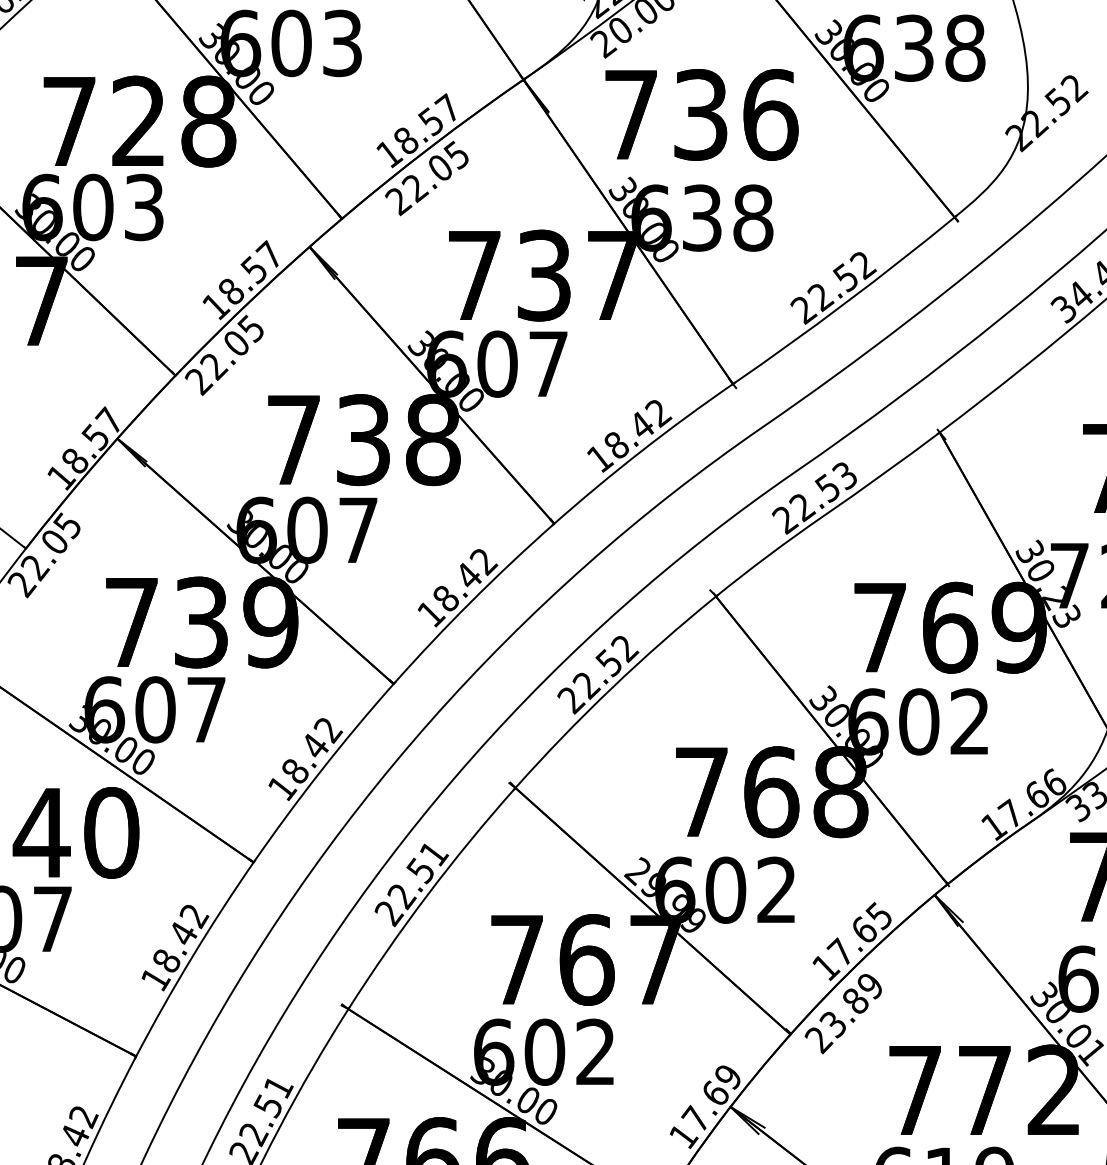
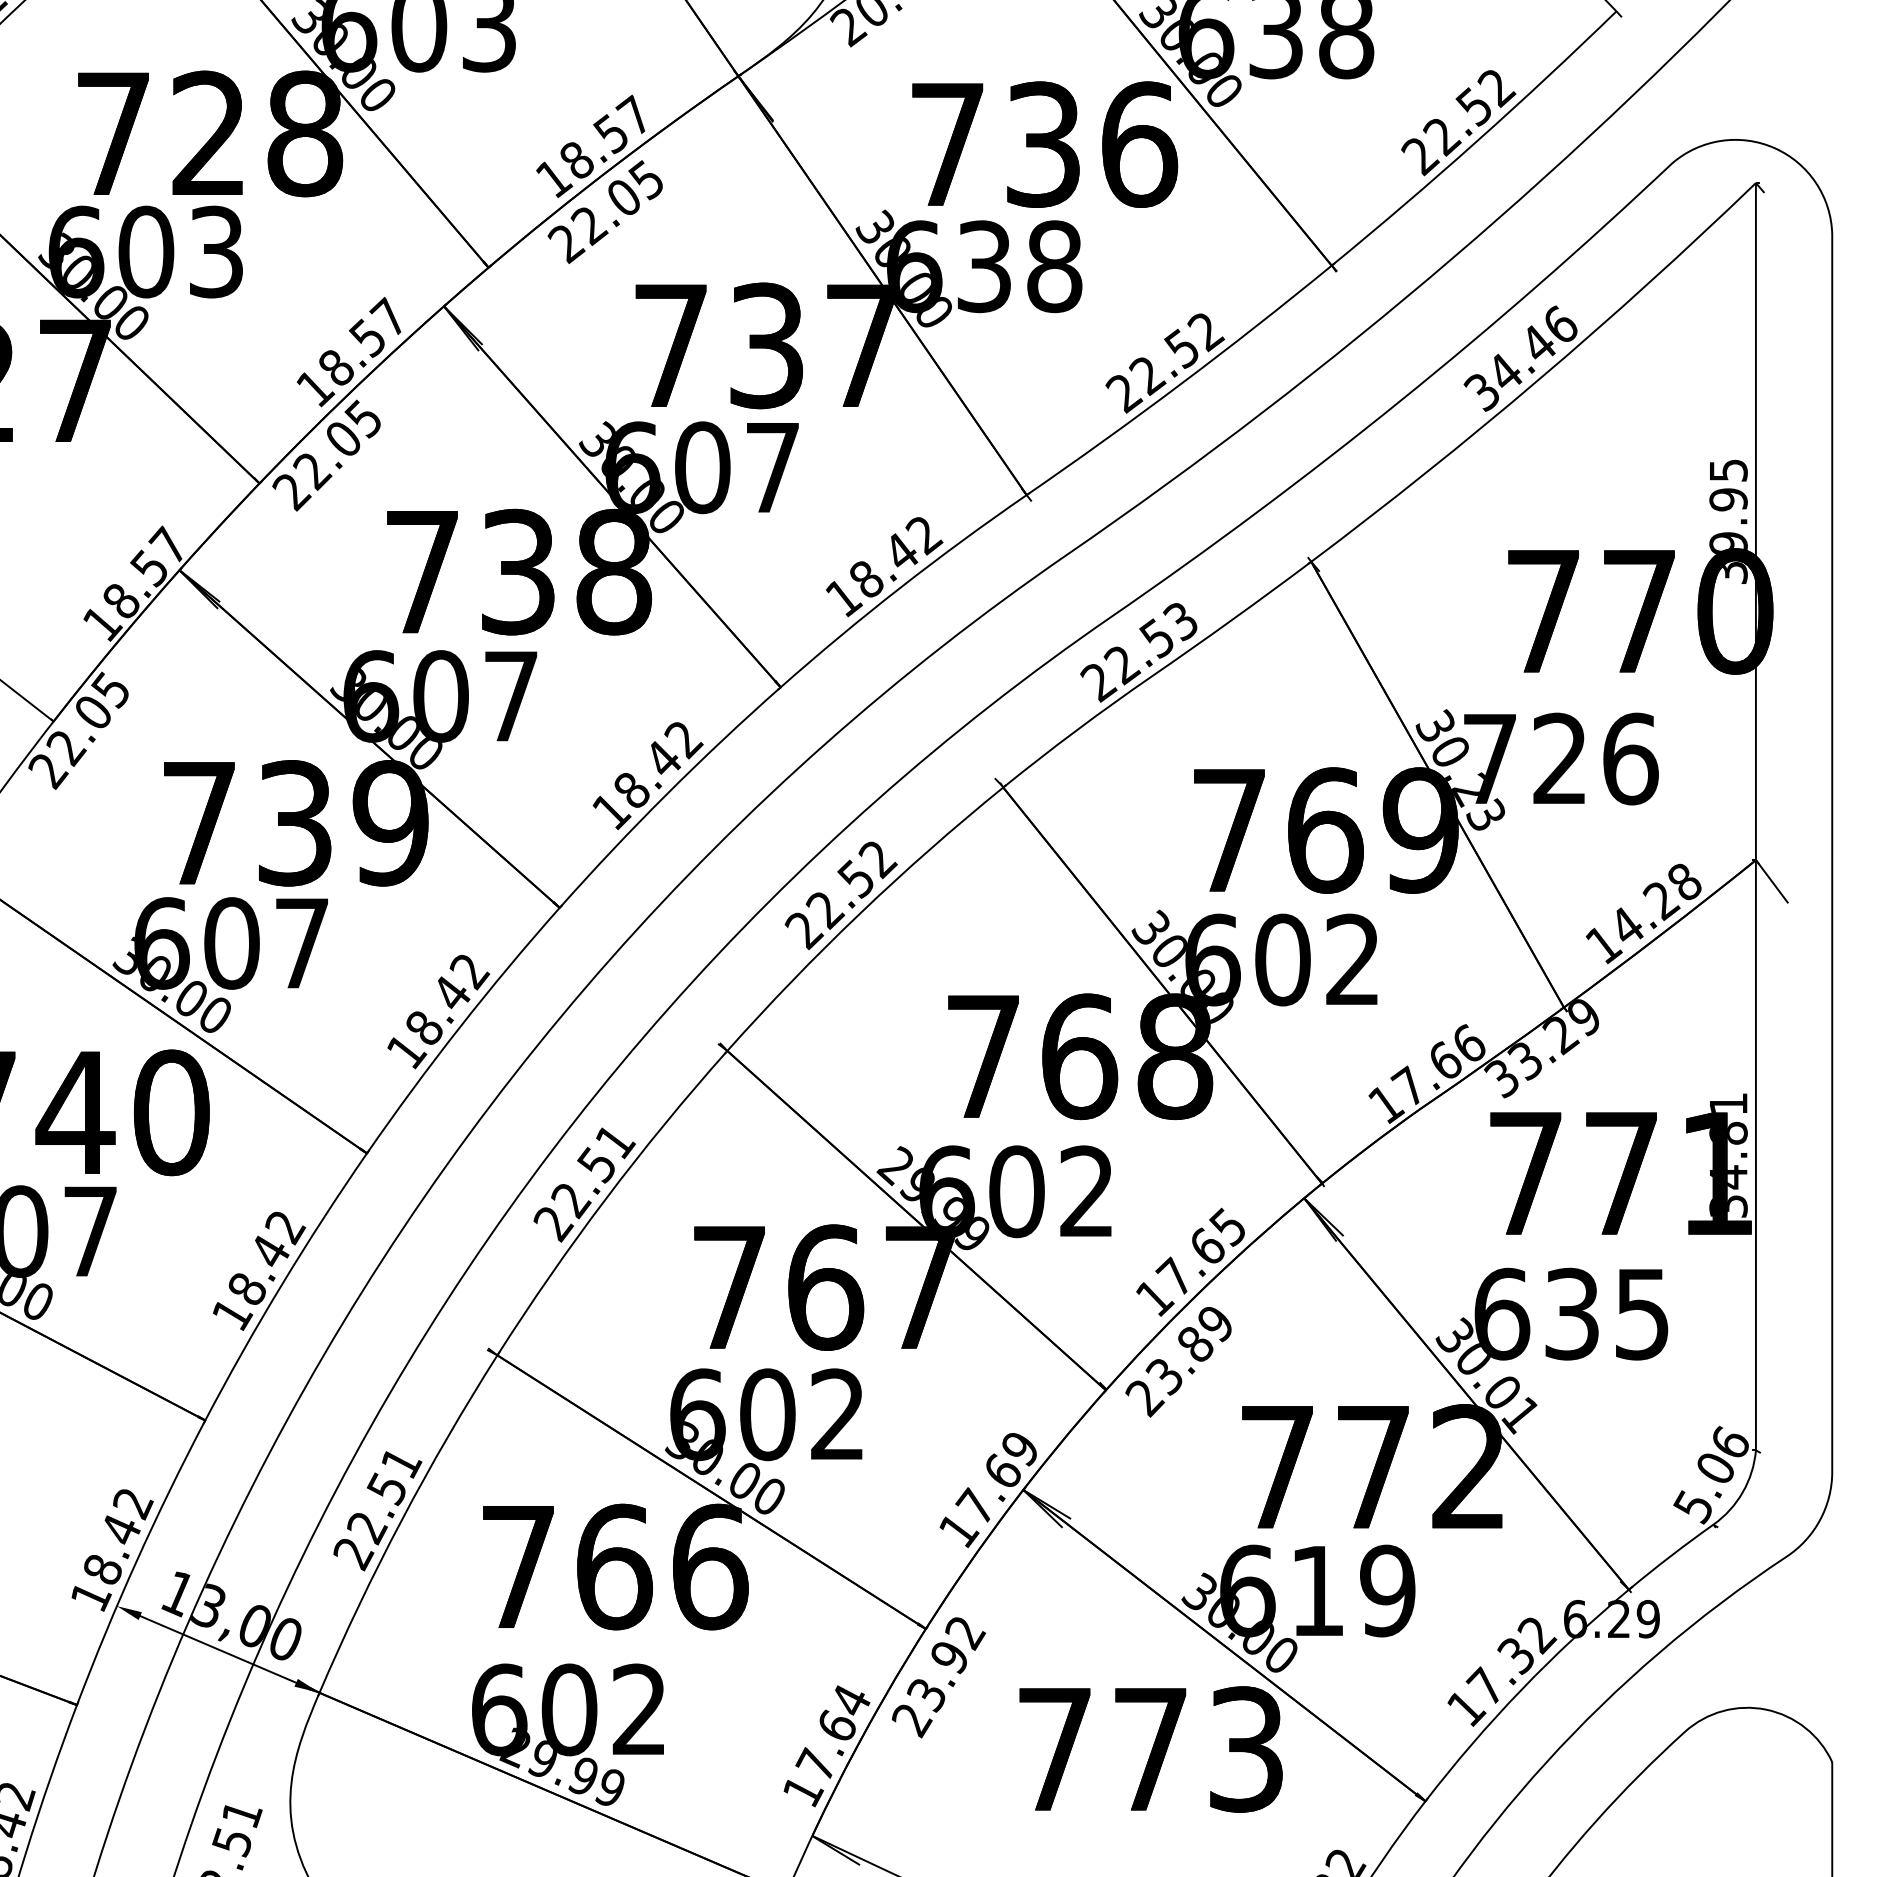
text: (702, 114) -> (1045, 144), moved

